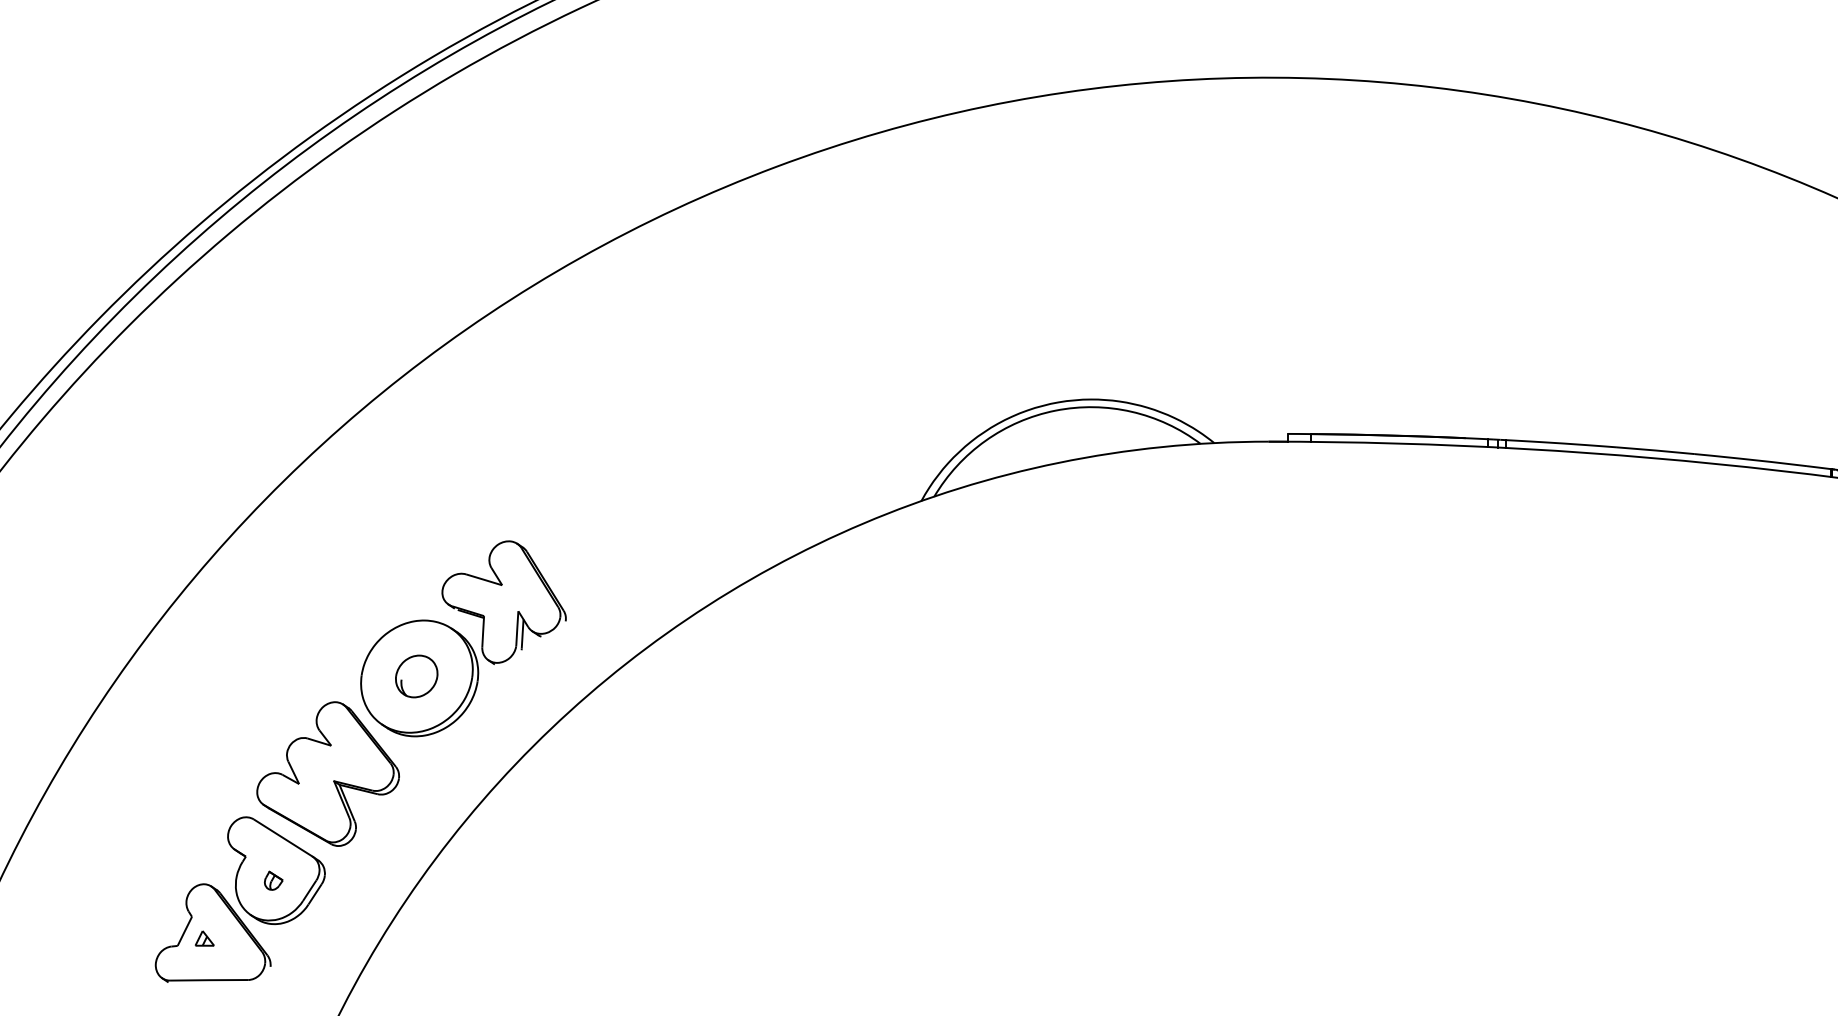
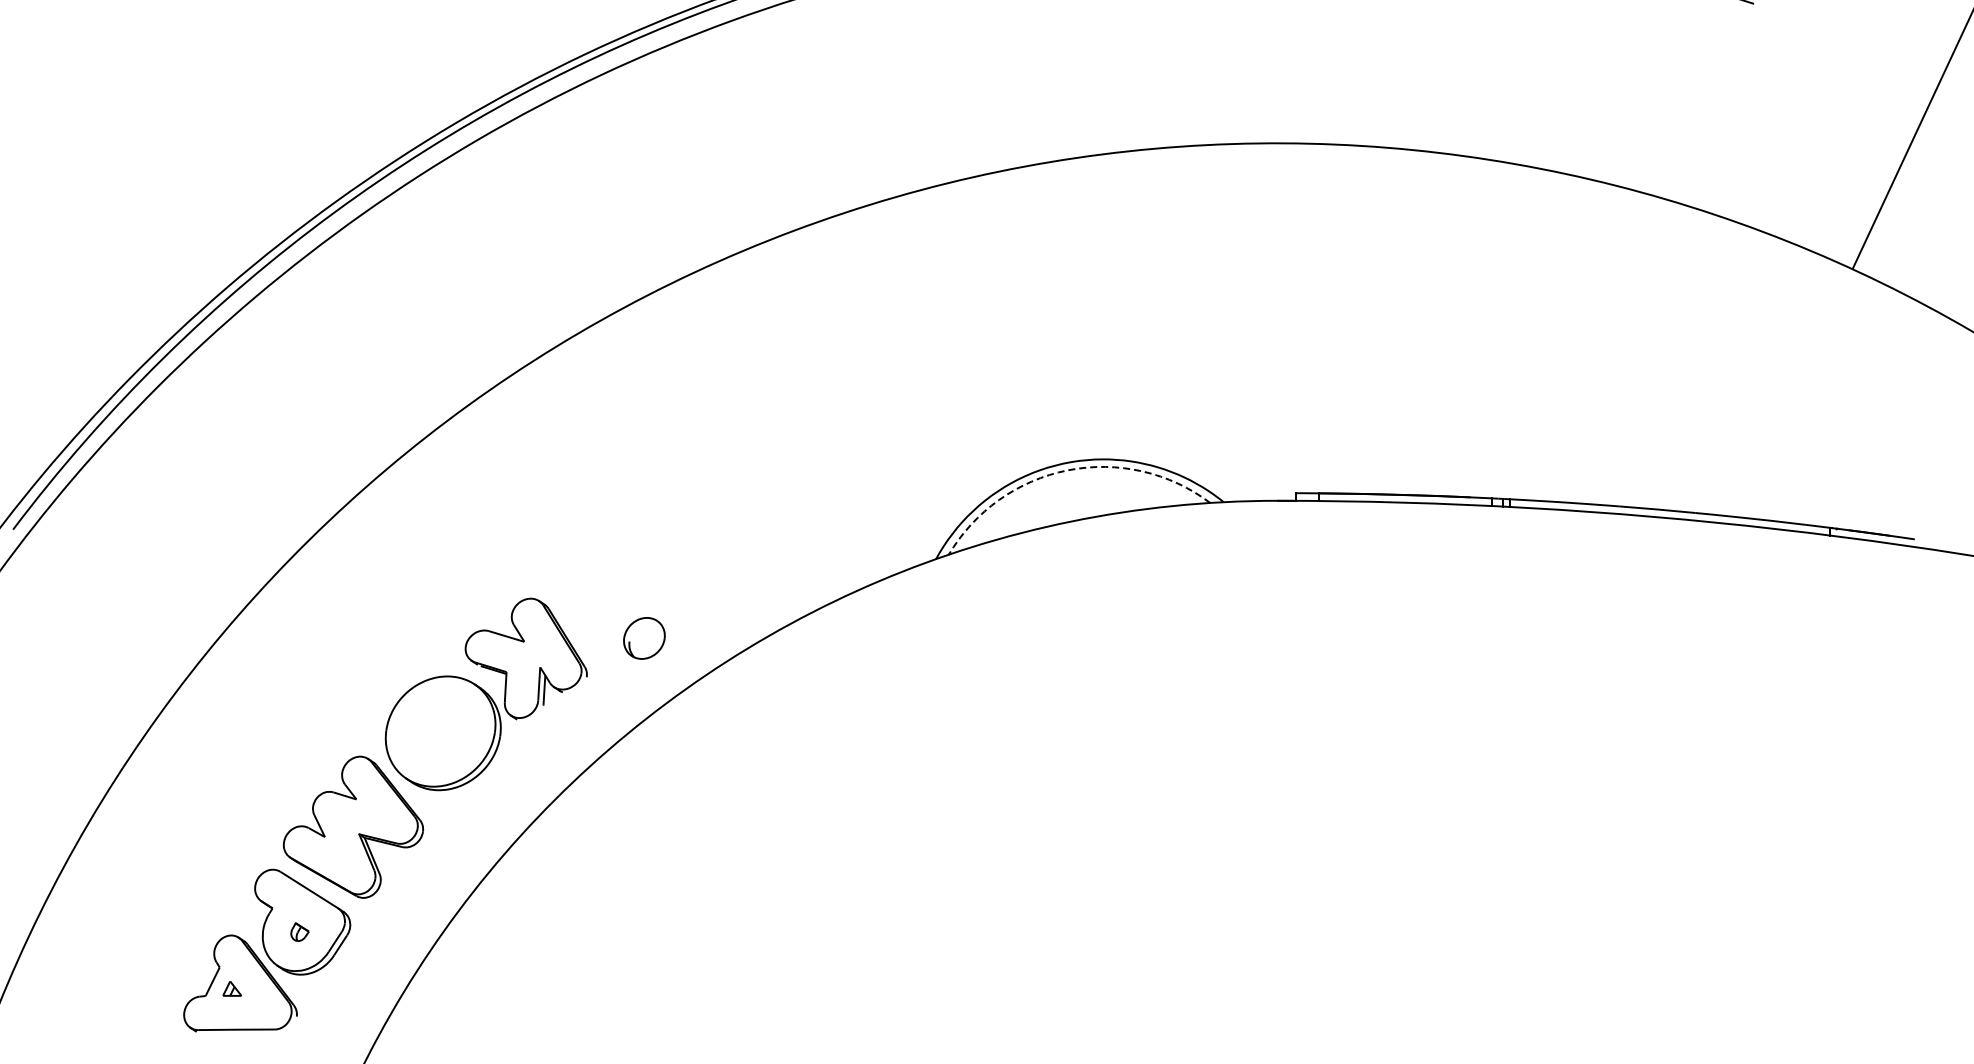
arc: (1055, 410) -> (1067, 470), solid -> dashed
part: (416, 676) -> (644, 638), moved

